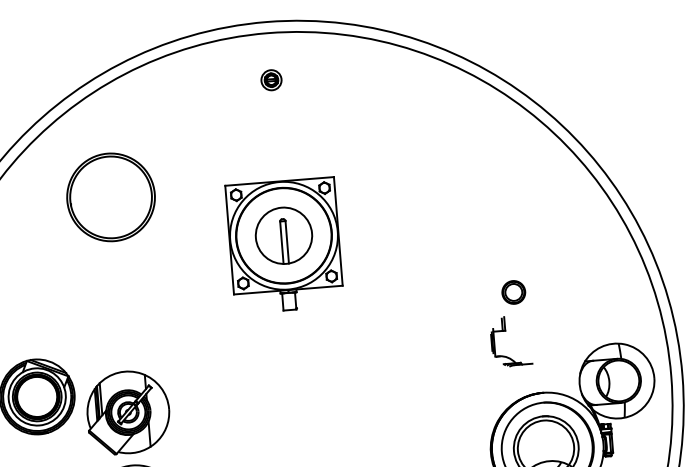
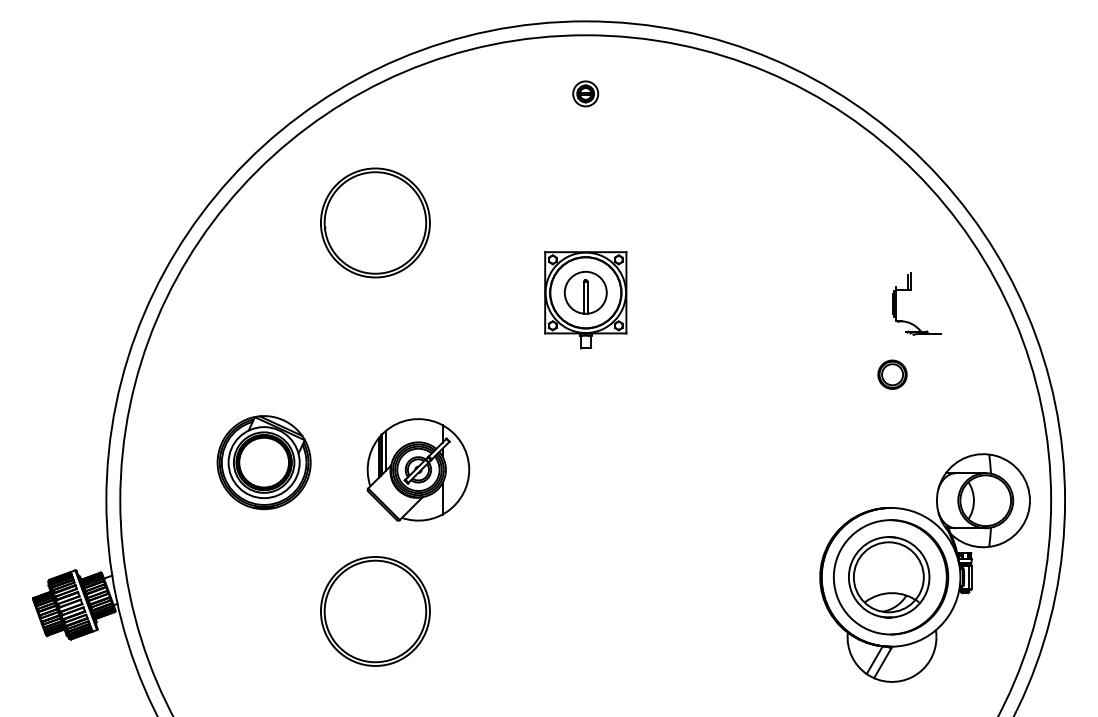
part: (284, 246) -> (585, 300), size x0.6
part: (513, 292) -> (892, 374), moved
part: (505, 330) -> (911, 290), moved
part: (128, 412) -> (418, 469), moved

